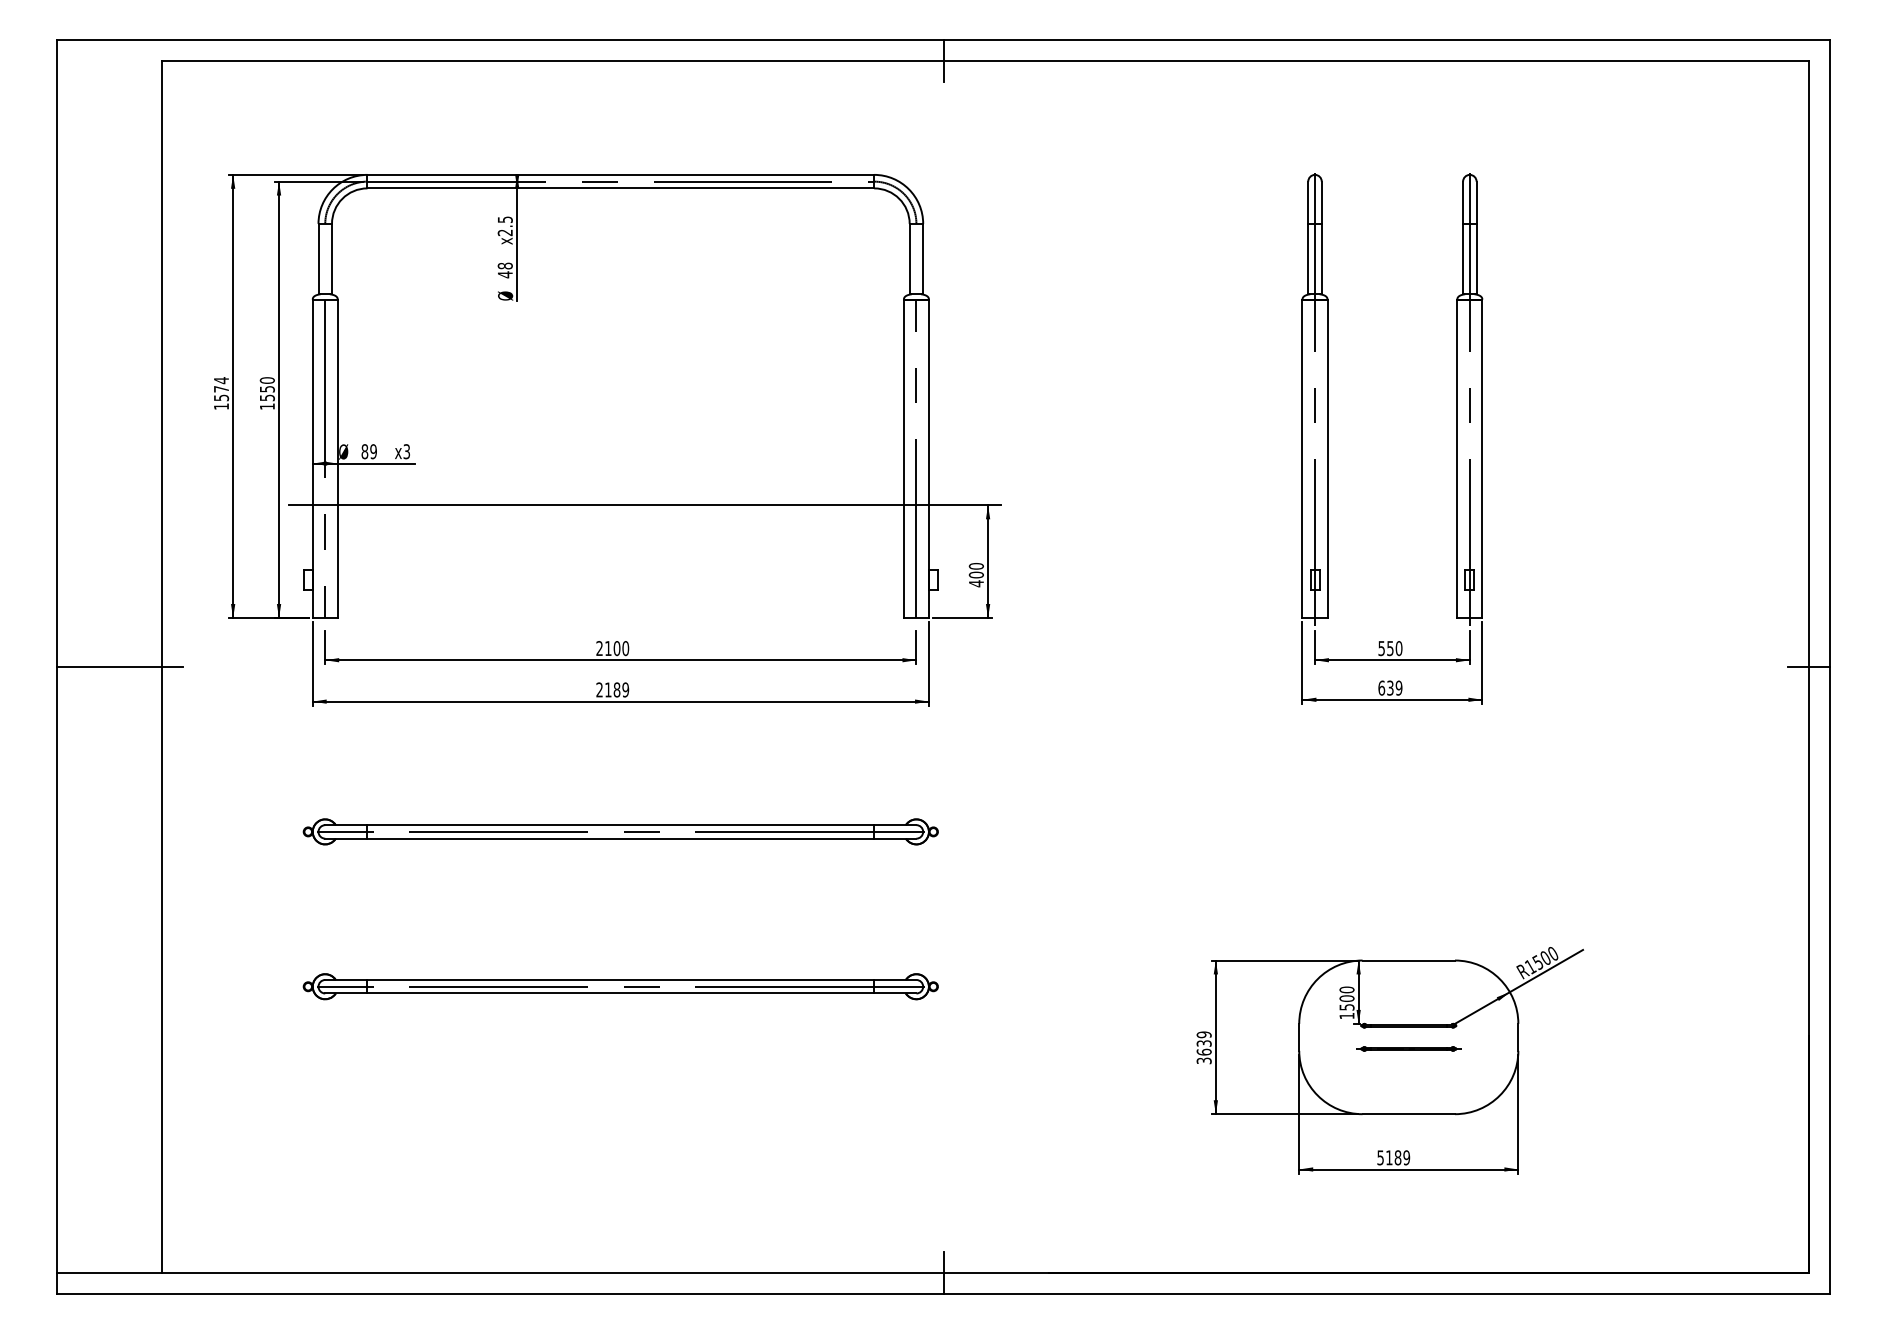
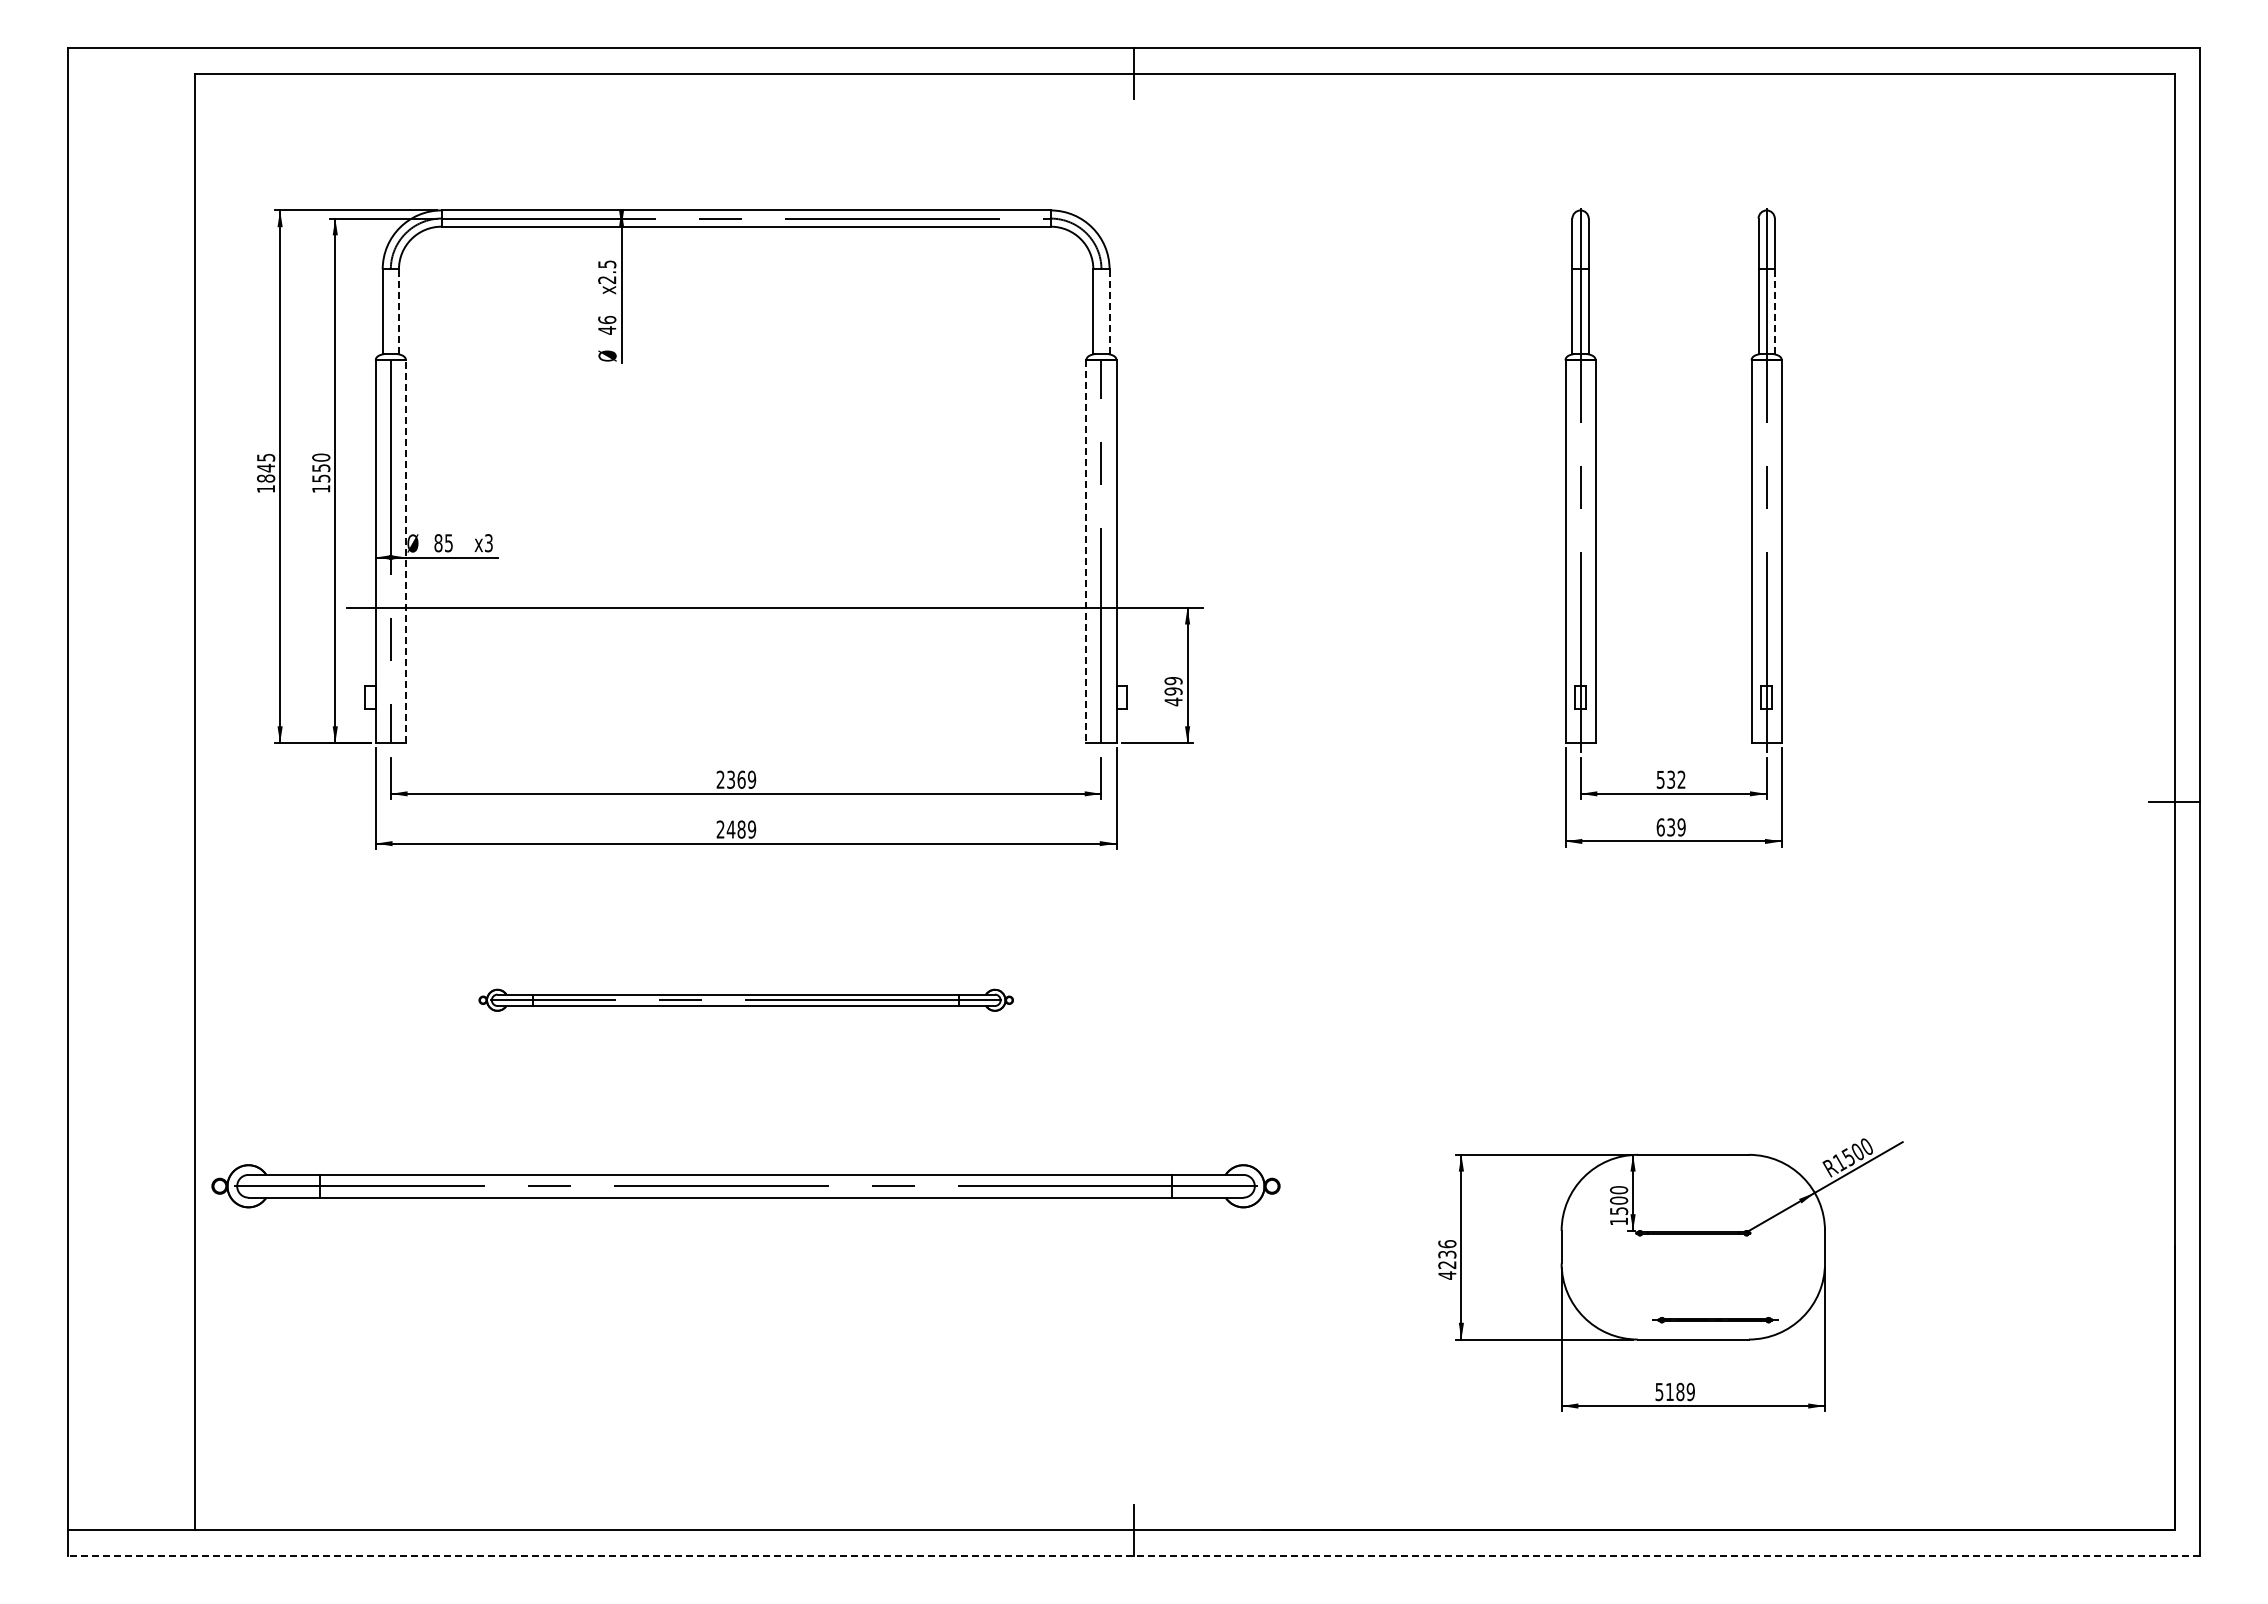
line: (331, 258) -> (398, 311), solid -> dashed
line: (923, 258) -> (1109, 311), solid -> dashed
line: (1476, 258) -> (1774, 311), solid -> dashed
text: (505, 265) -> (607, 319), 48 -> 46
text: (221, 388) -> (266, 467), 1574 -> 1845
text: (373, 451) -> (448, 542), 89 -> 85
line: (337, 458) -> (405, 551), solid -> dashed
line: (903, 459) -> (1086, 552), solid -> dashed
text: (976, 570) -> (1173, 686), 400 -> 499
text: (616, 648) -> (741, 779), 2100 -> 2369
text: (1394, 648) -> (1676, 779), 550 -> 532
line: (120, 667) -> (144, 802), removed
text: (607, 689) -> (730, 829), 2189 -> 2489
part: (621, 832) -> (746, 1000), size x0.7
part: (621, 986) -> (746, 1186), size x1.4
text: (1204, 1047) -> (1447, 1259), 3639 -> 4236
part: (1408, 1048) -> (1715, 1319), moved
line: (943, 1293) -> (1134, 1555), solid -> dashed

